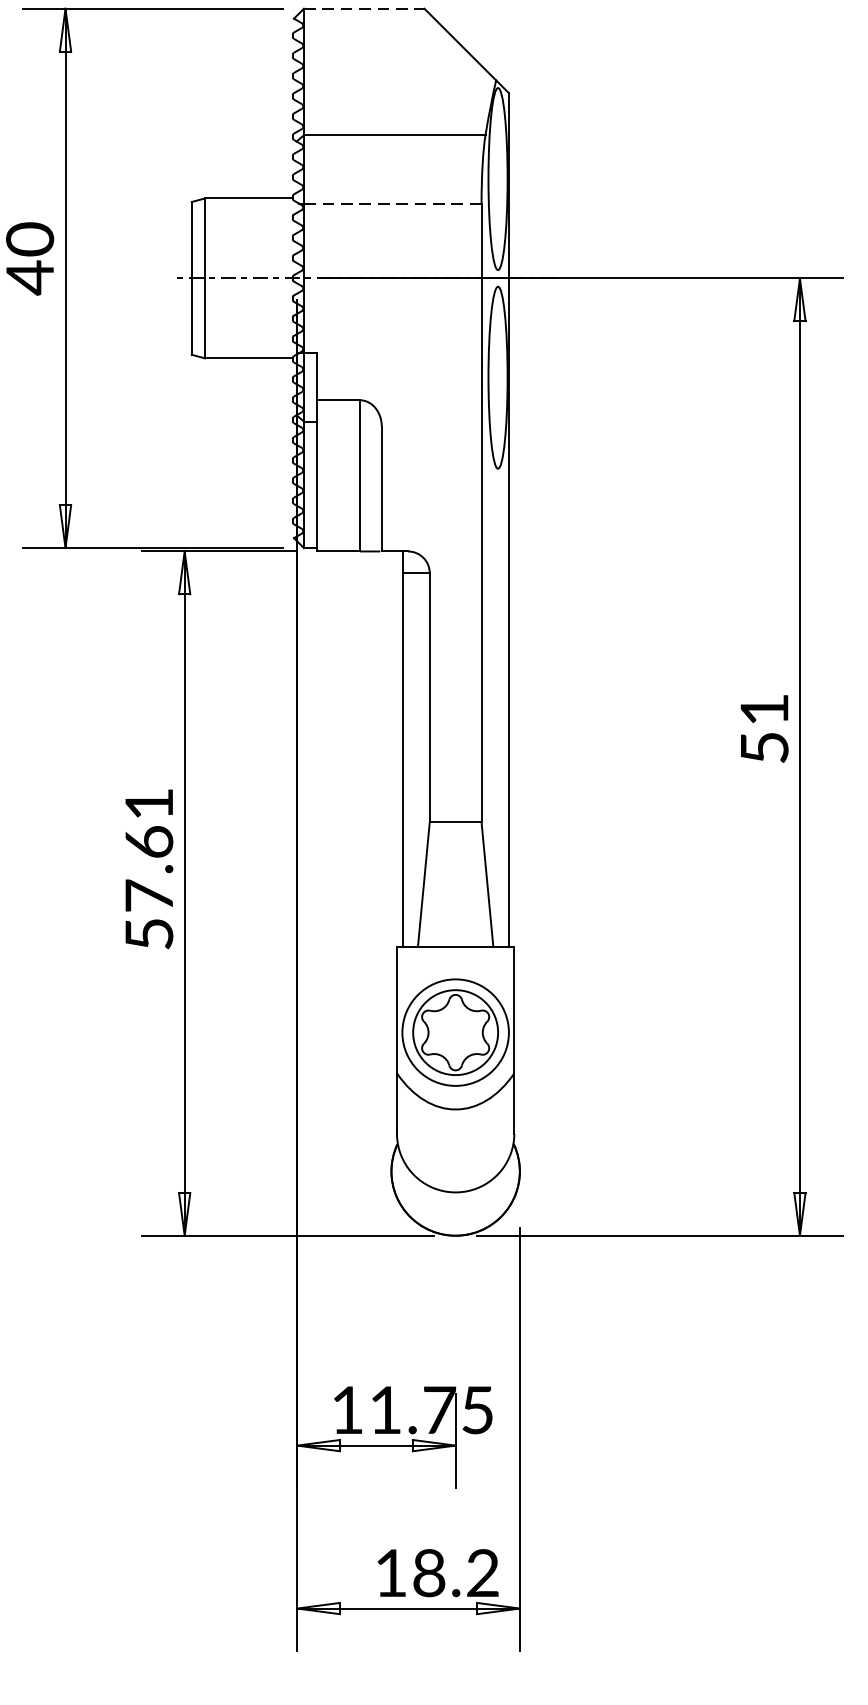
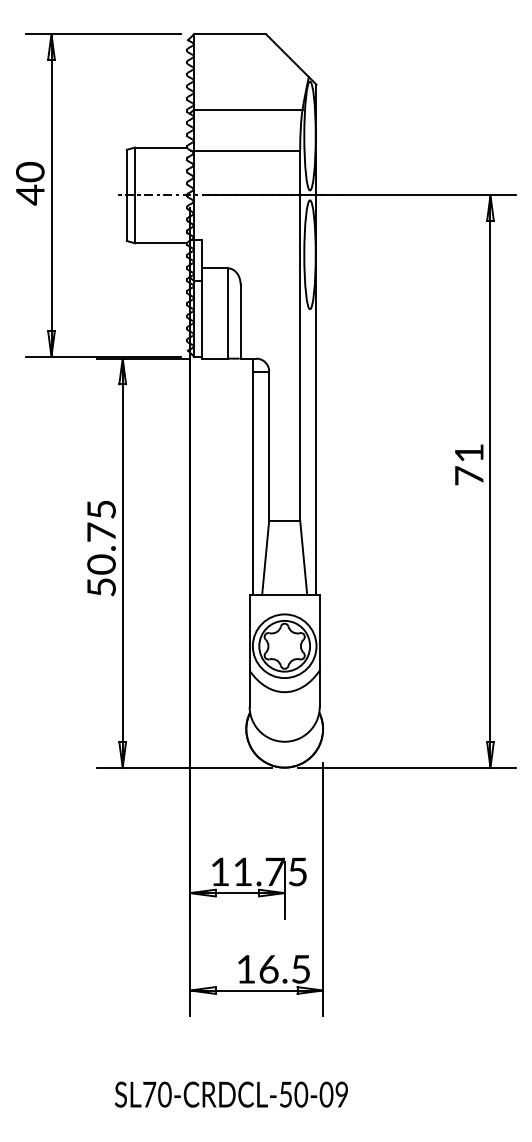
line: (364, 9) -> (230, 34), dashed -> solid
line: (391, 203) -> (246, 150), dashed -> solid
text: (764, 746) -> (469, 475), 51 -> 71
text: (149, 850) -> (101, 537), 57.61 -> 50.75
text: (455, 1573) -> (284, 969), 18.2 -> 16.5

